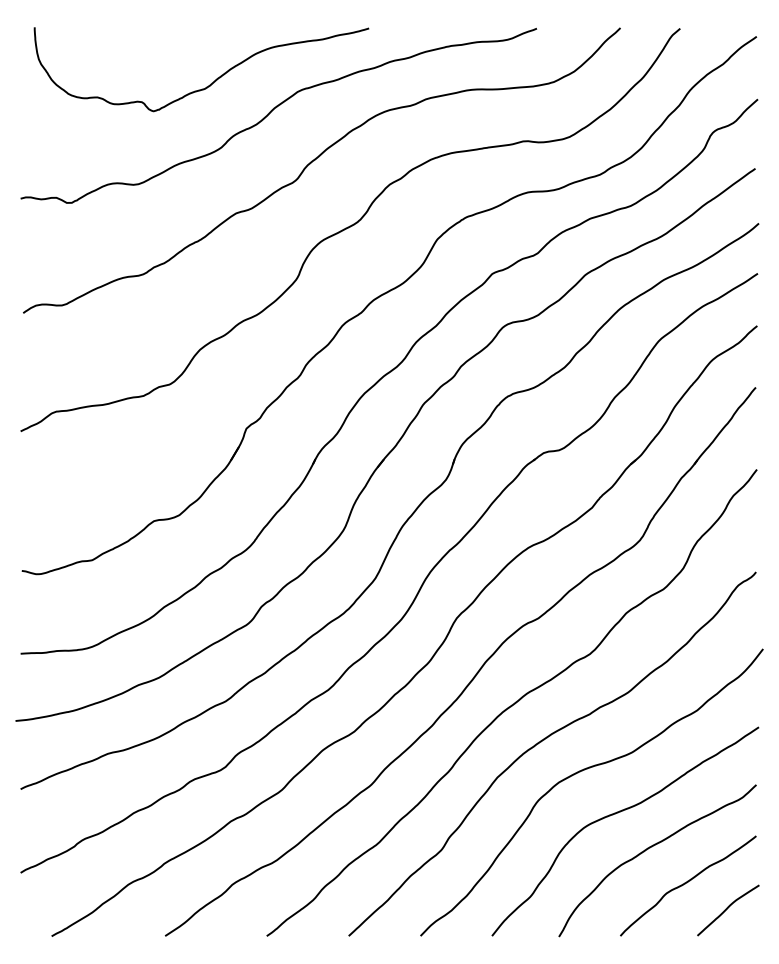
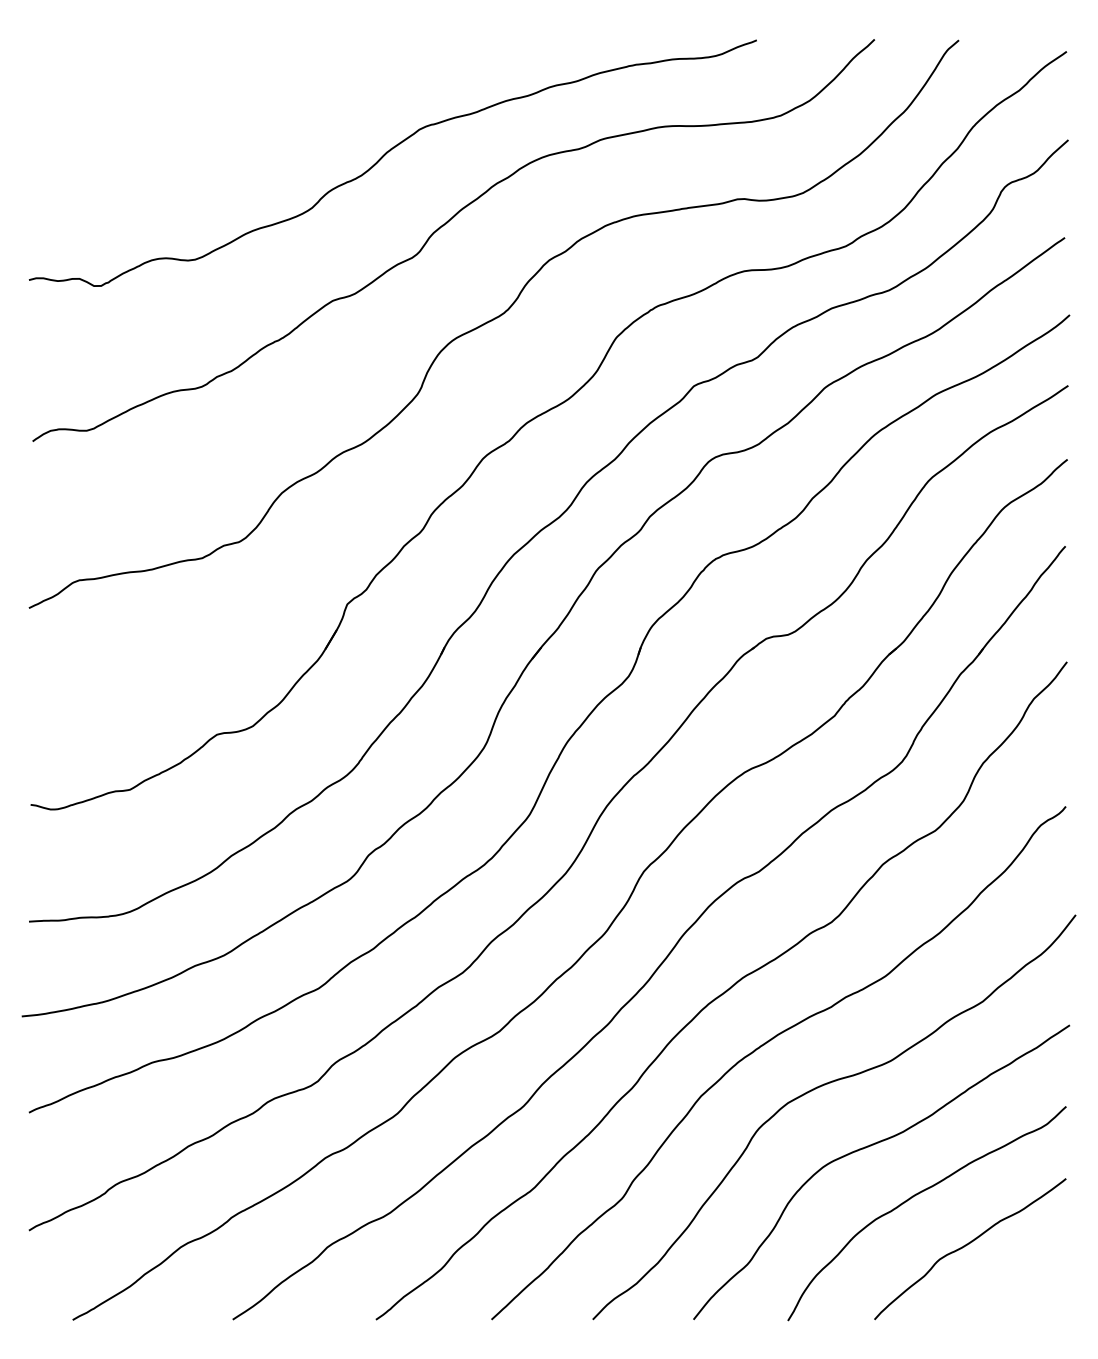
curve: (213, 81) -> (301, 114), removed
curve: (727, 908) -> (1025, 1281), removed

